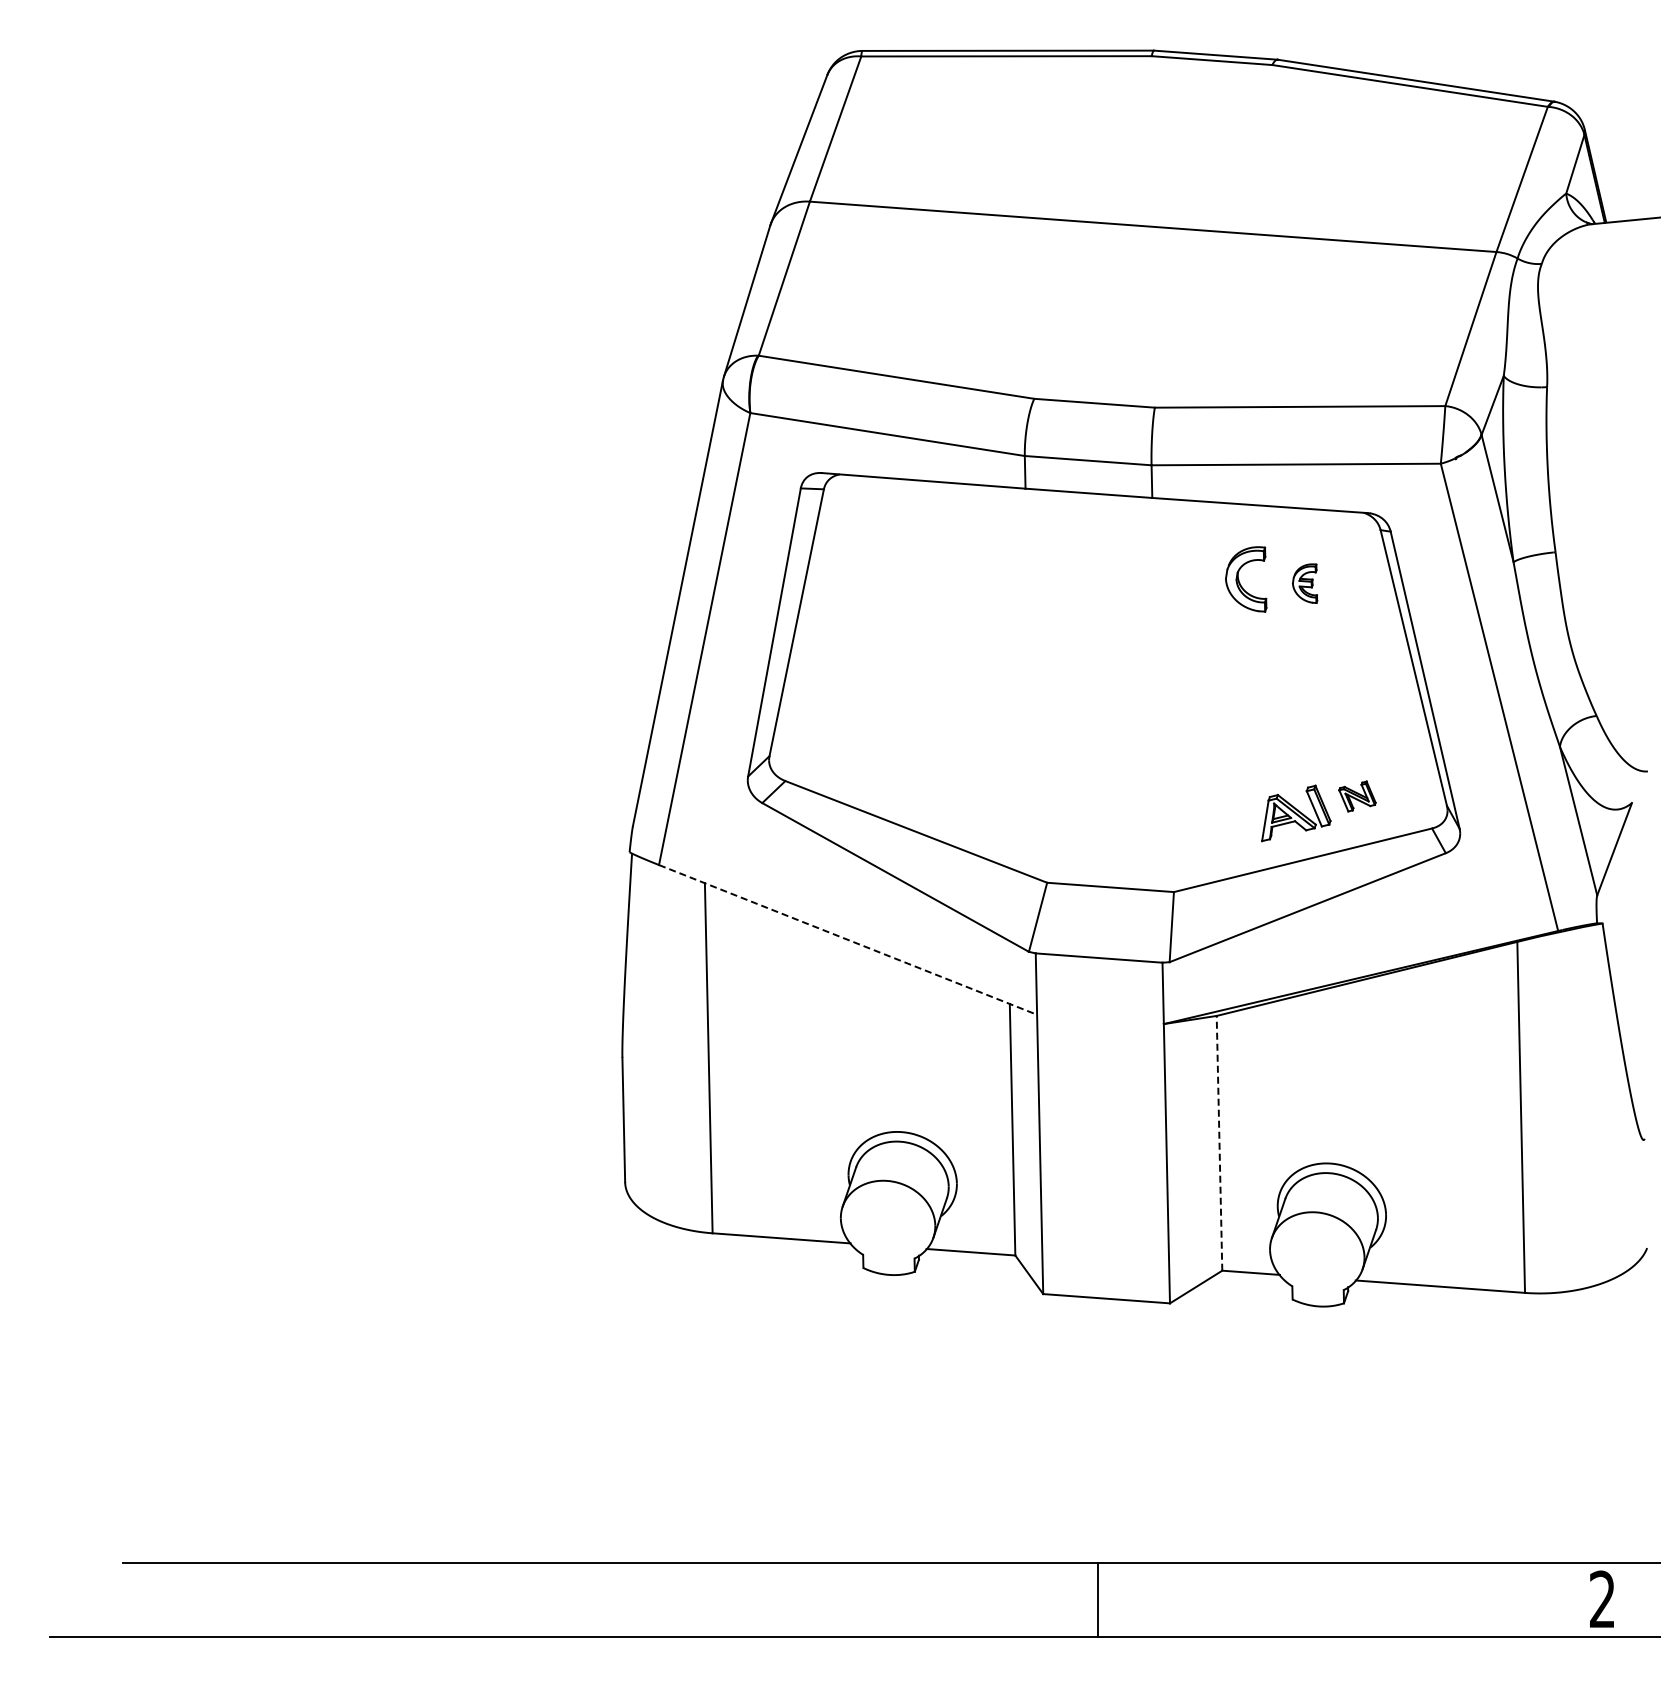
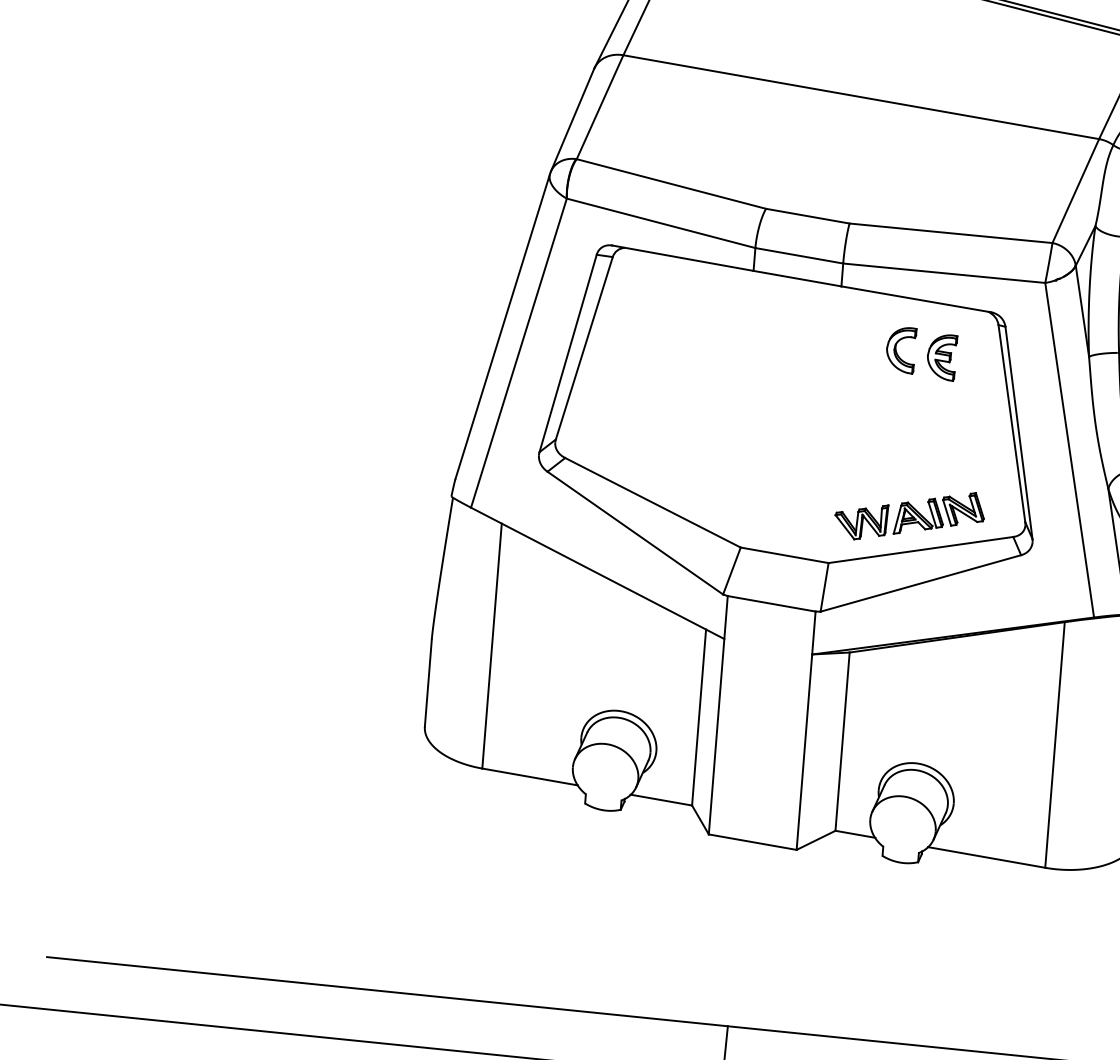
part: (1304, 583) -> (941, 356), size x1.67
part: (1357, 796) -> (963, 509), size x1.67
part: (1213, 827) -> (860, 520), added
line: (848, 940) -> (597, 573), dashed -> solid
line: (1219, 1142) -> (842, 741), dashed -> solid

